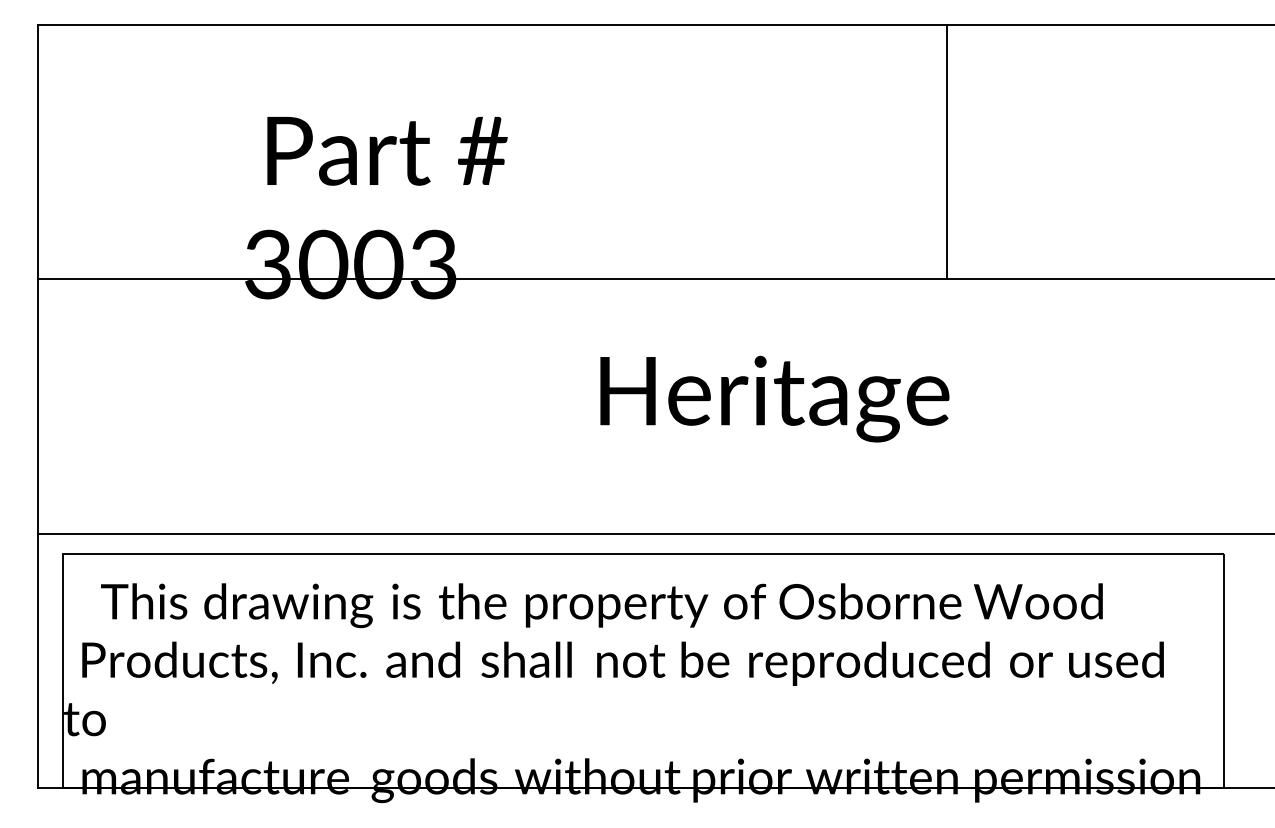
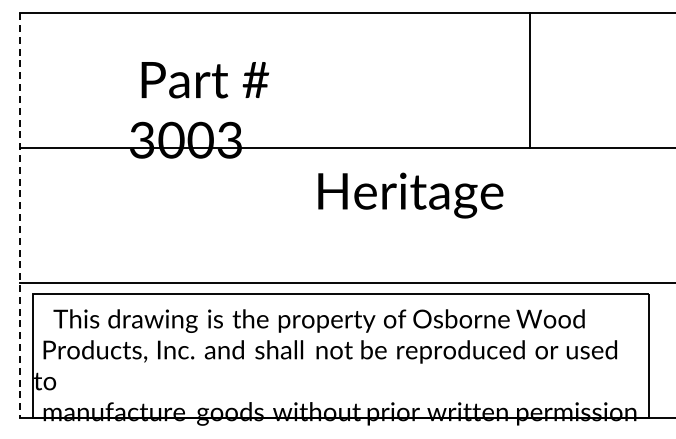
line: (947, 151) -> (530, 80), moved
text: (774, 398) -> (410, 195), moved
line: (38, 406) -> (20, 215), solid -> dashed

